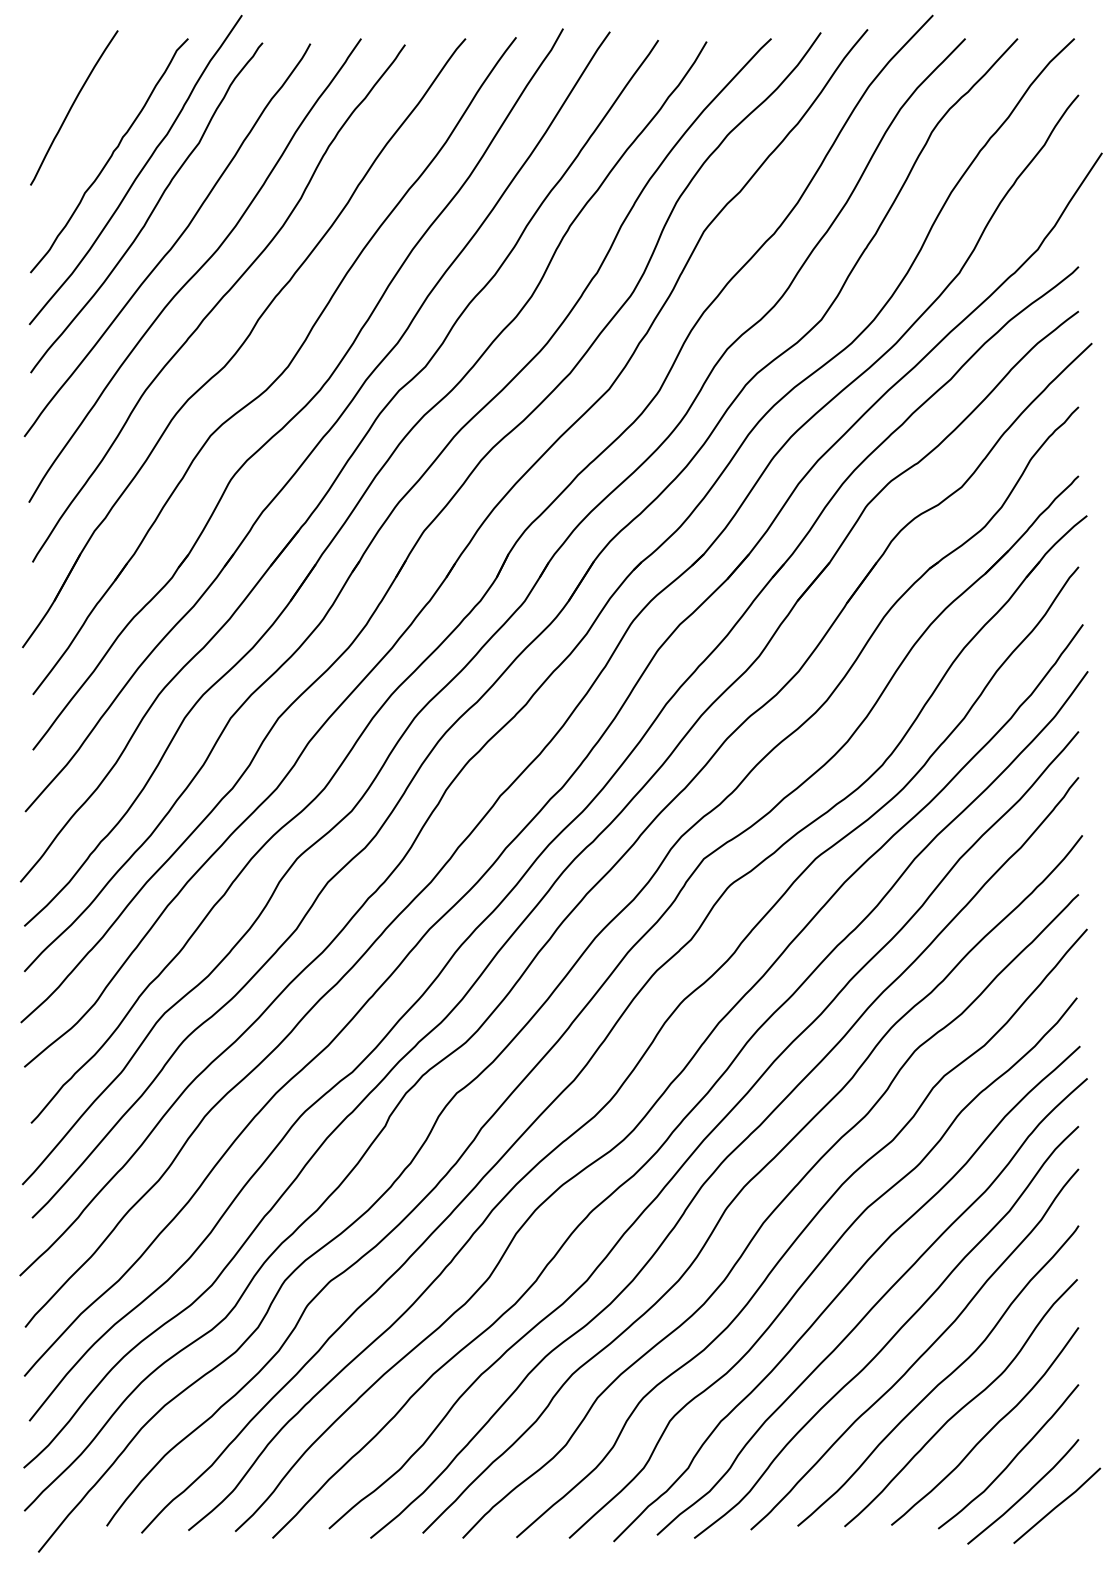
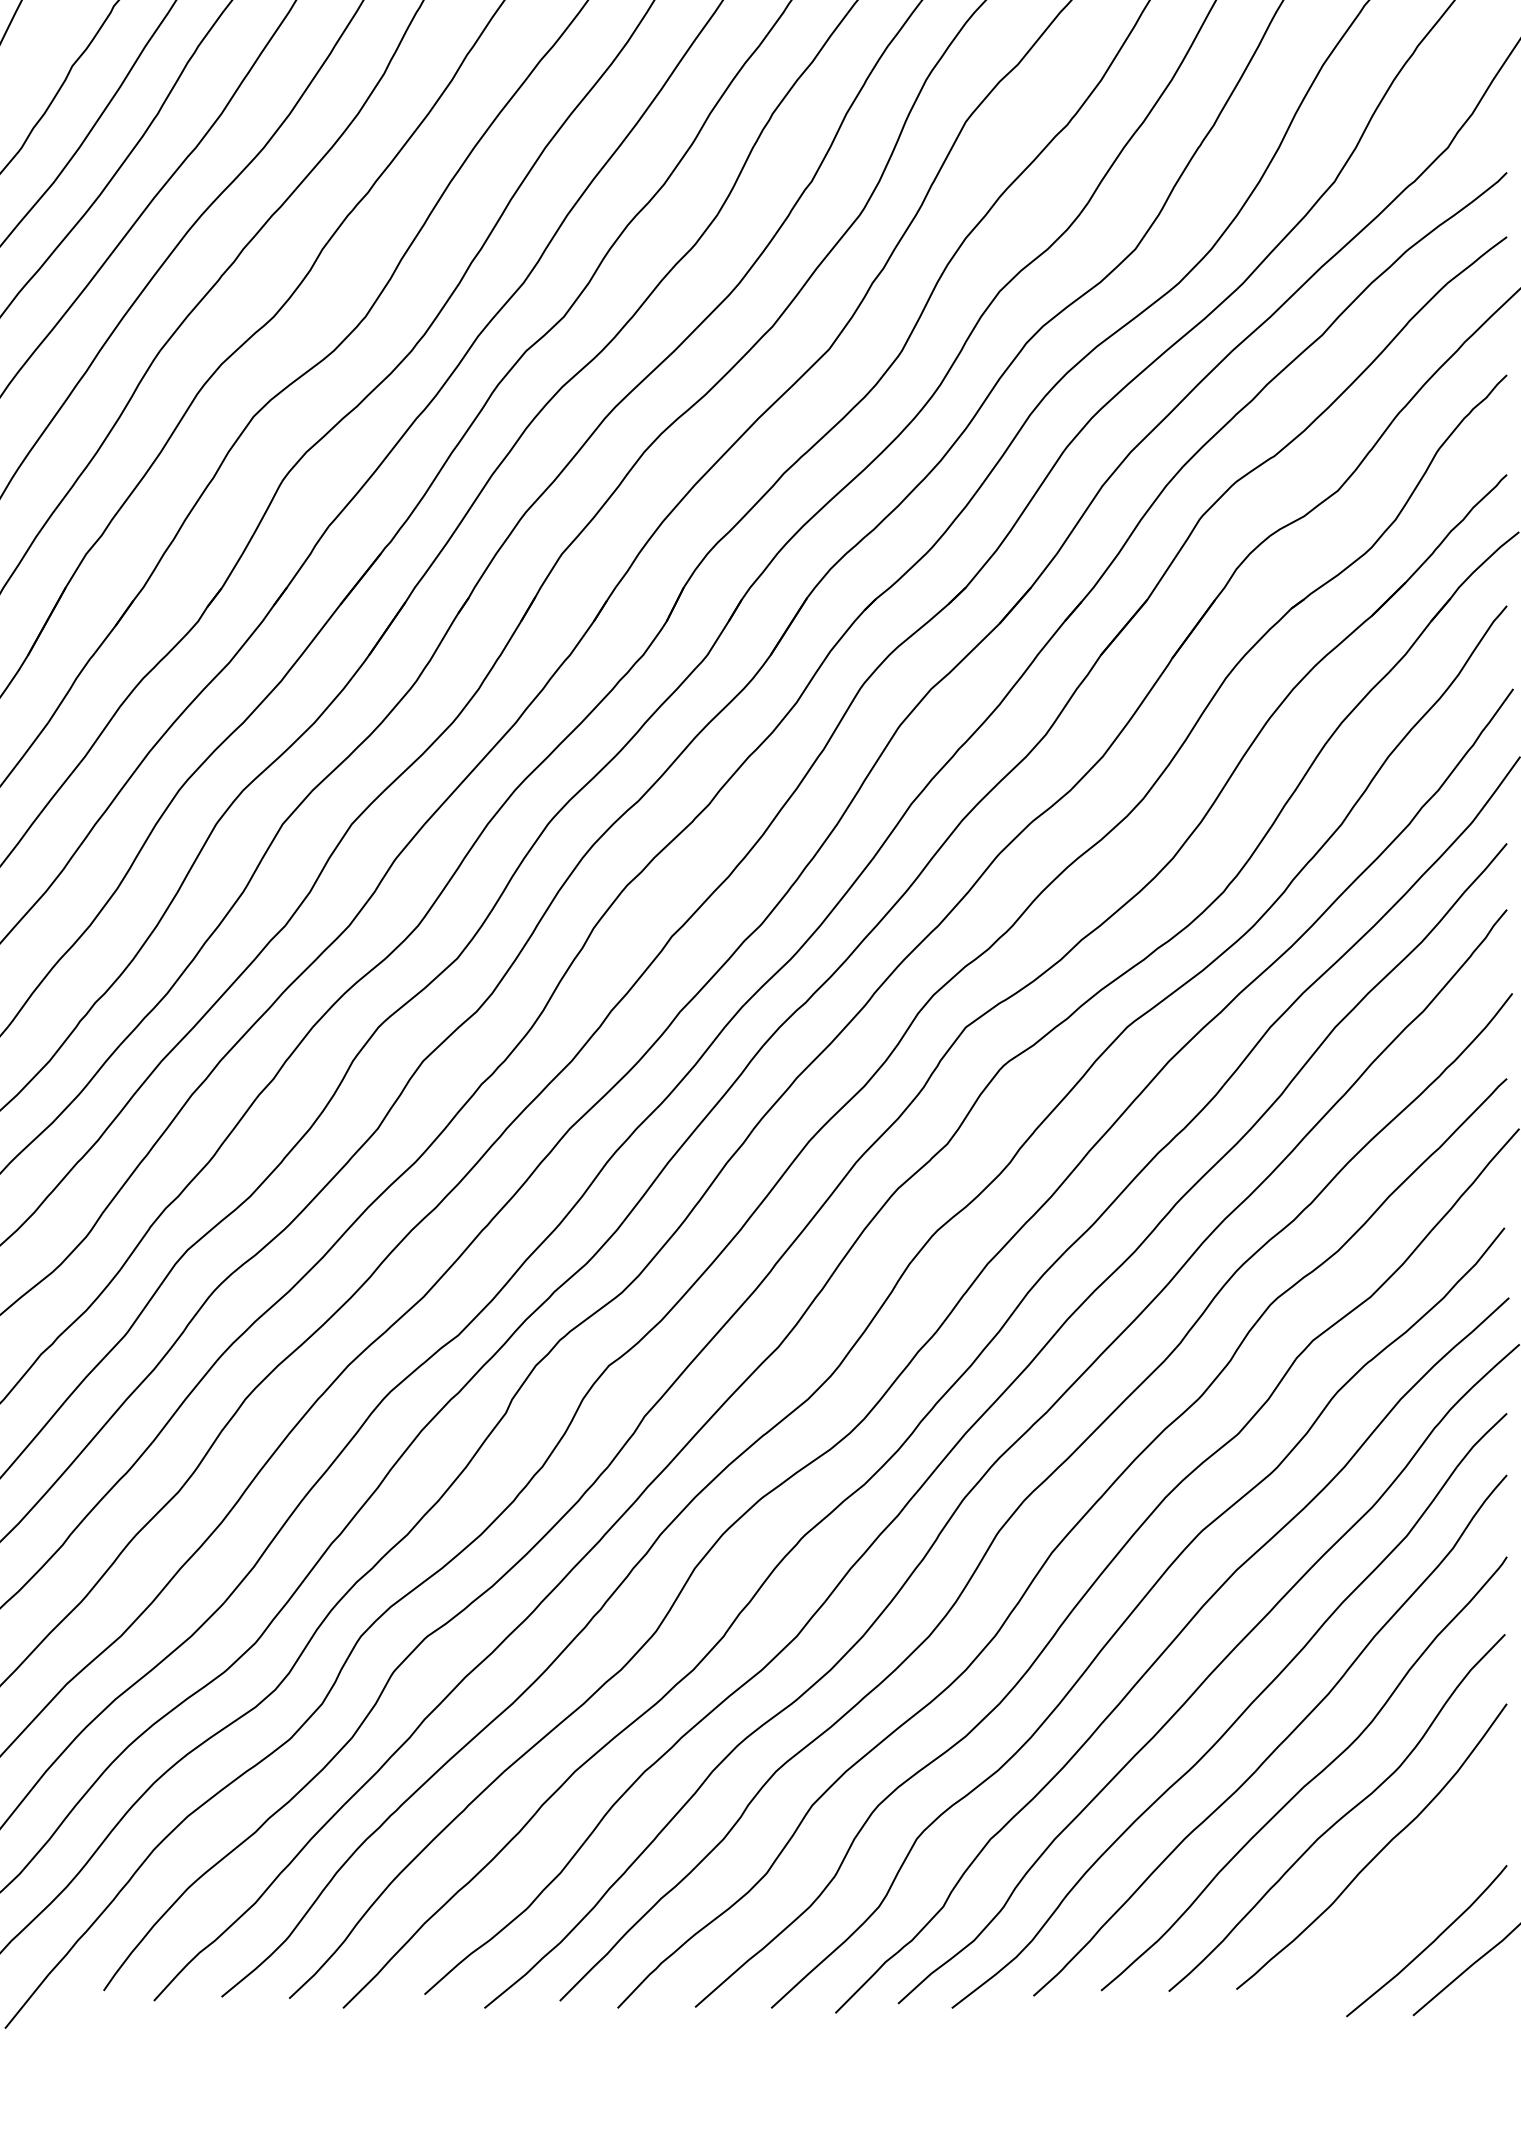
curve: (1012, 1458) -> (1411, 1892), removed

